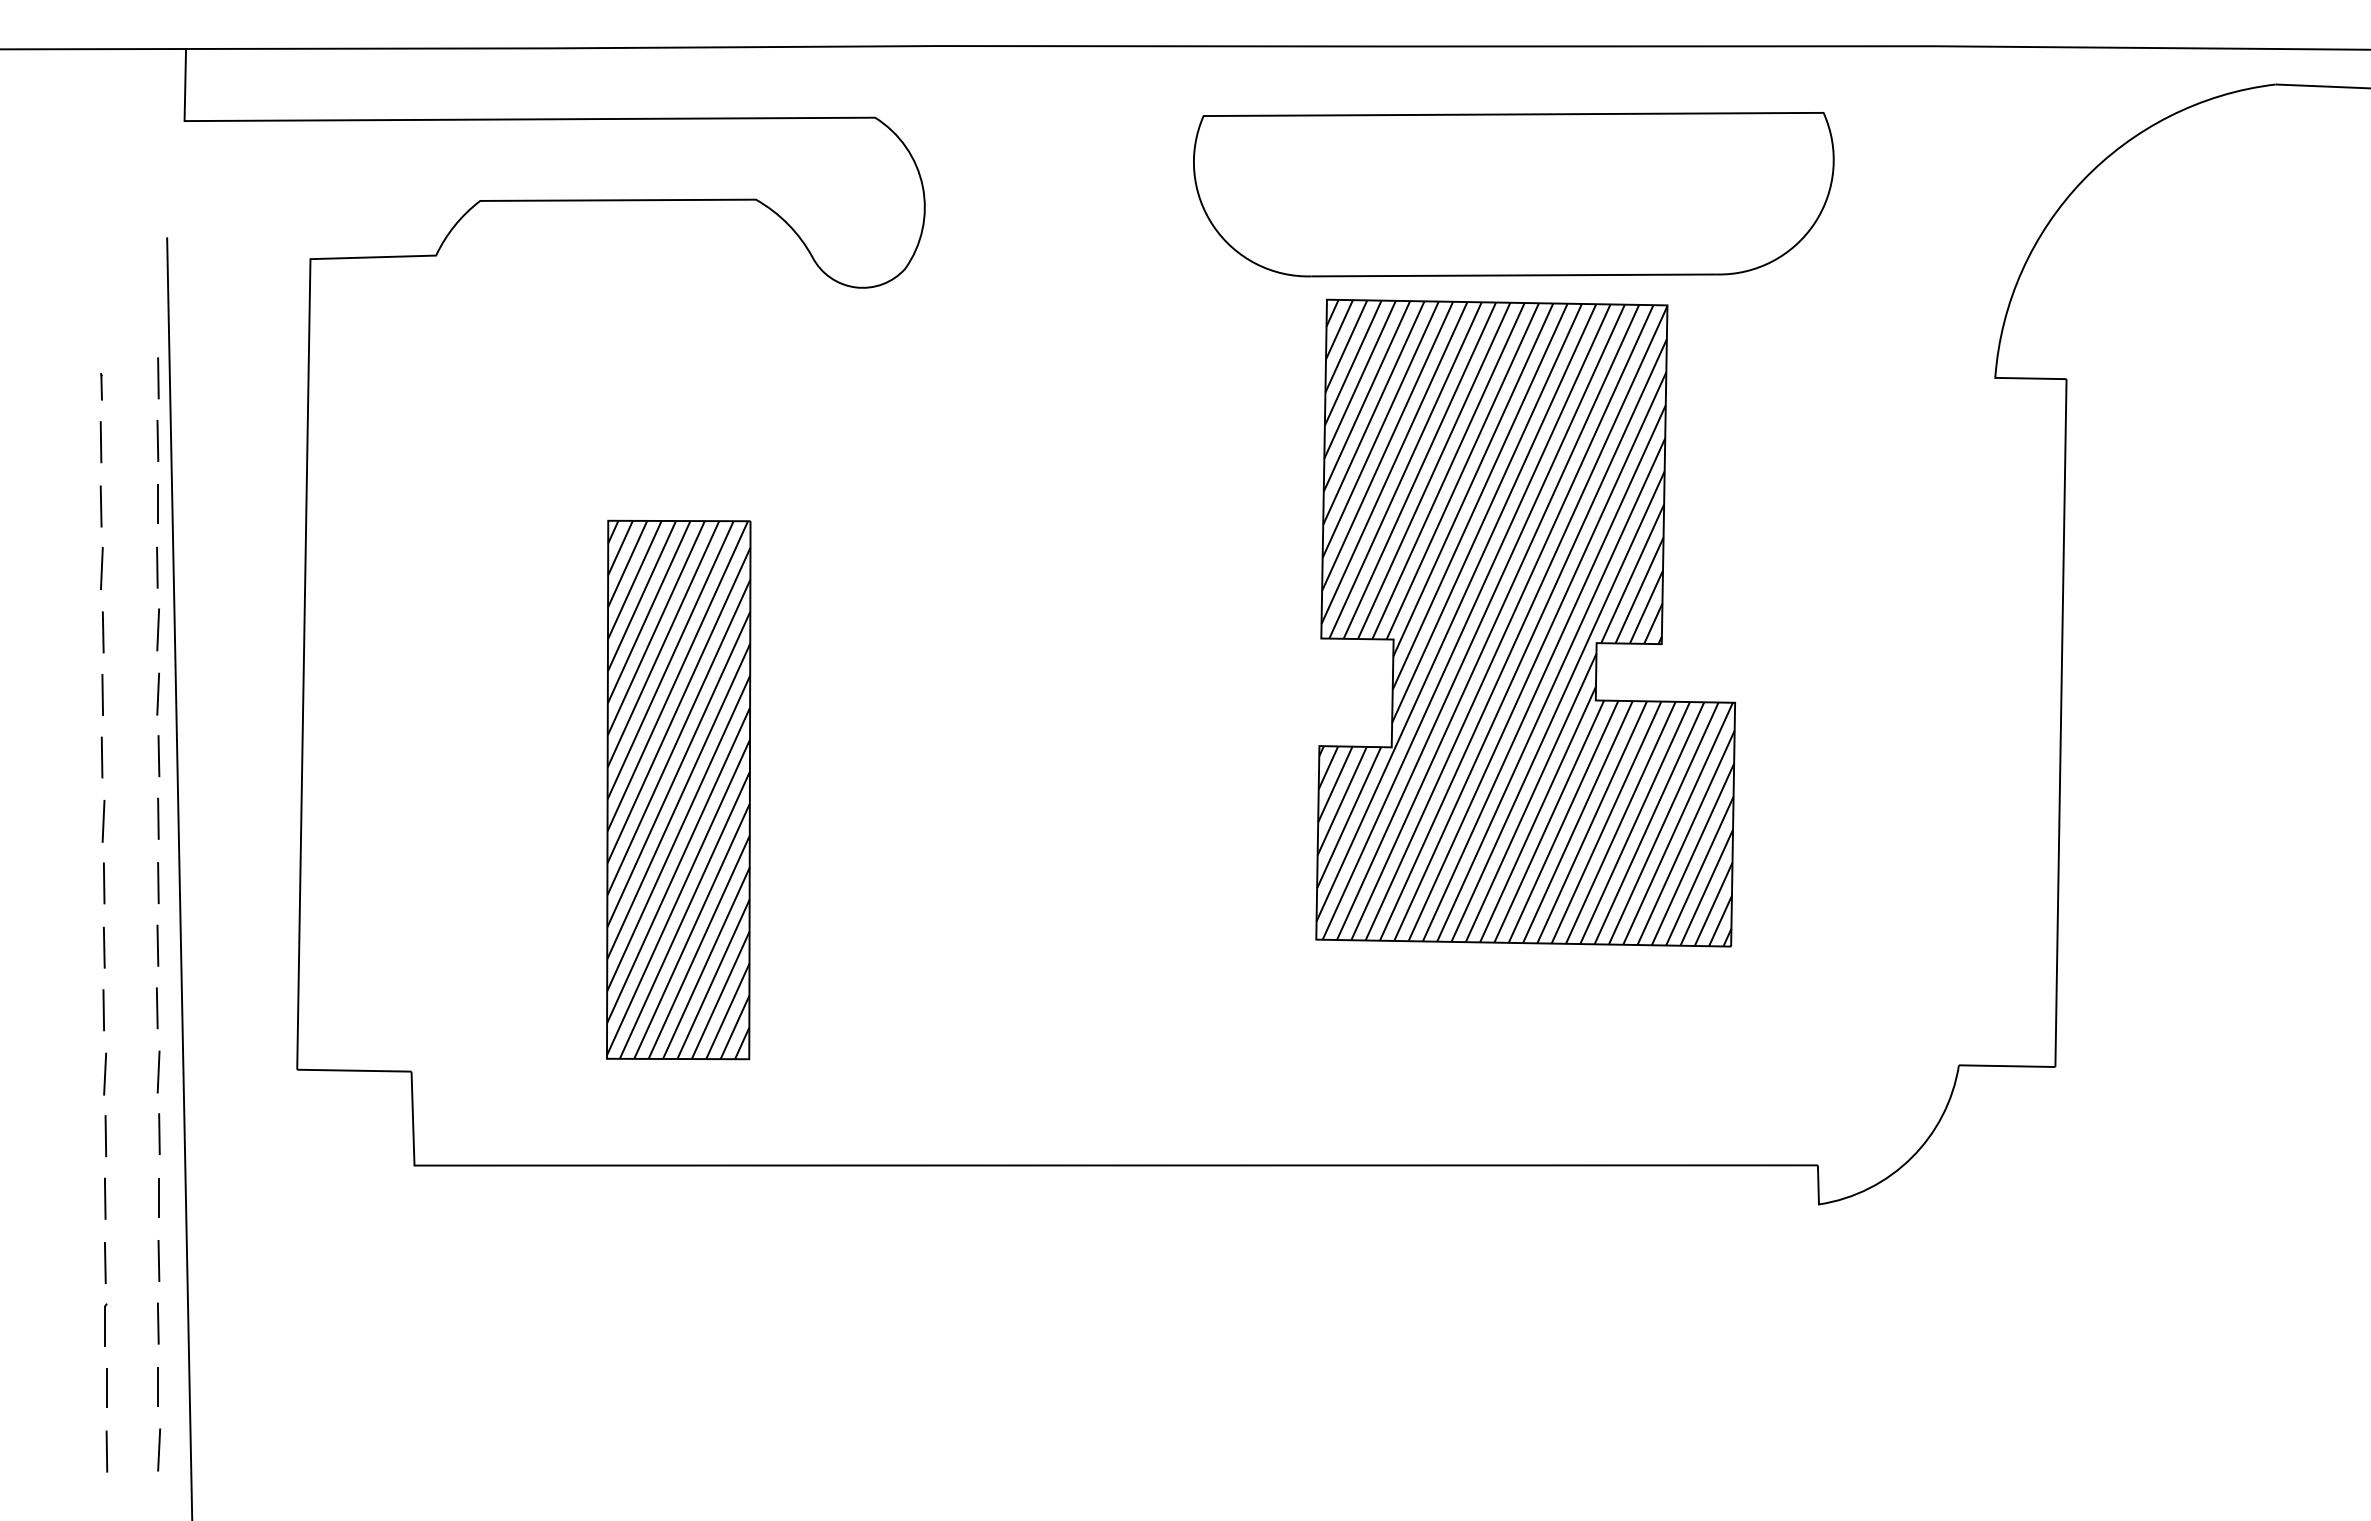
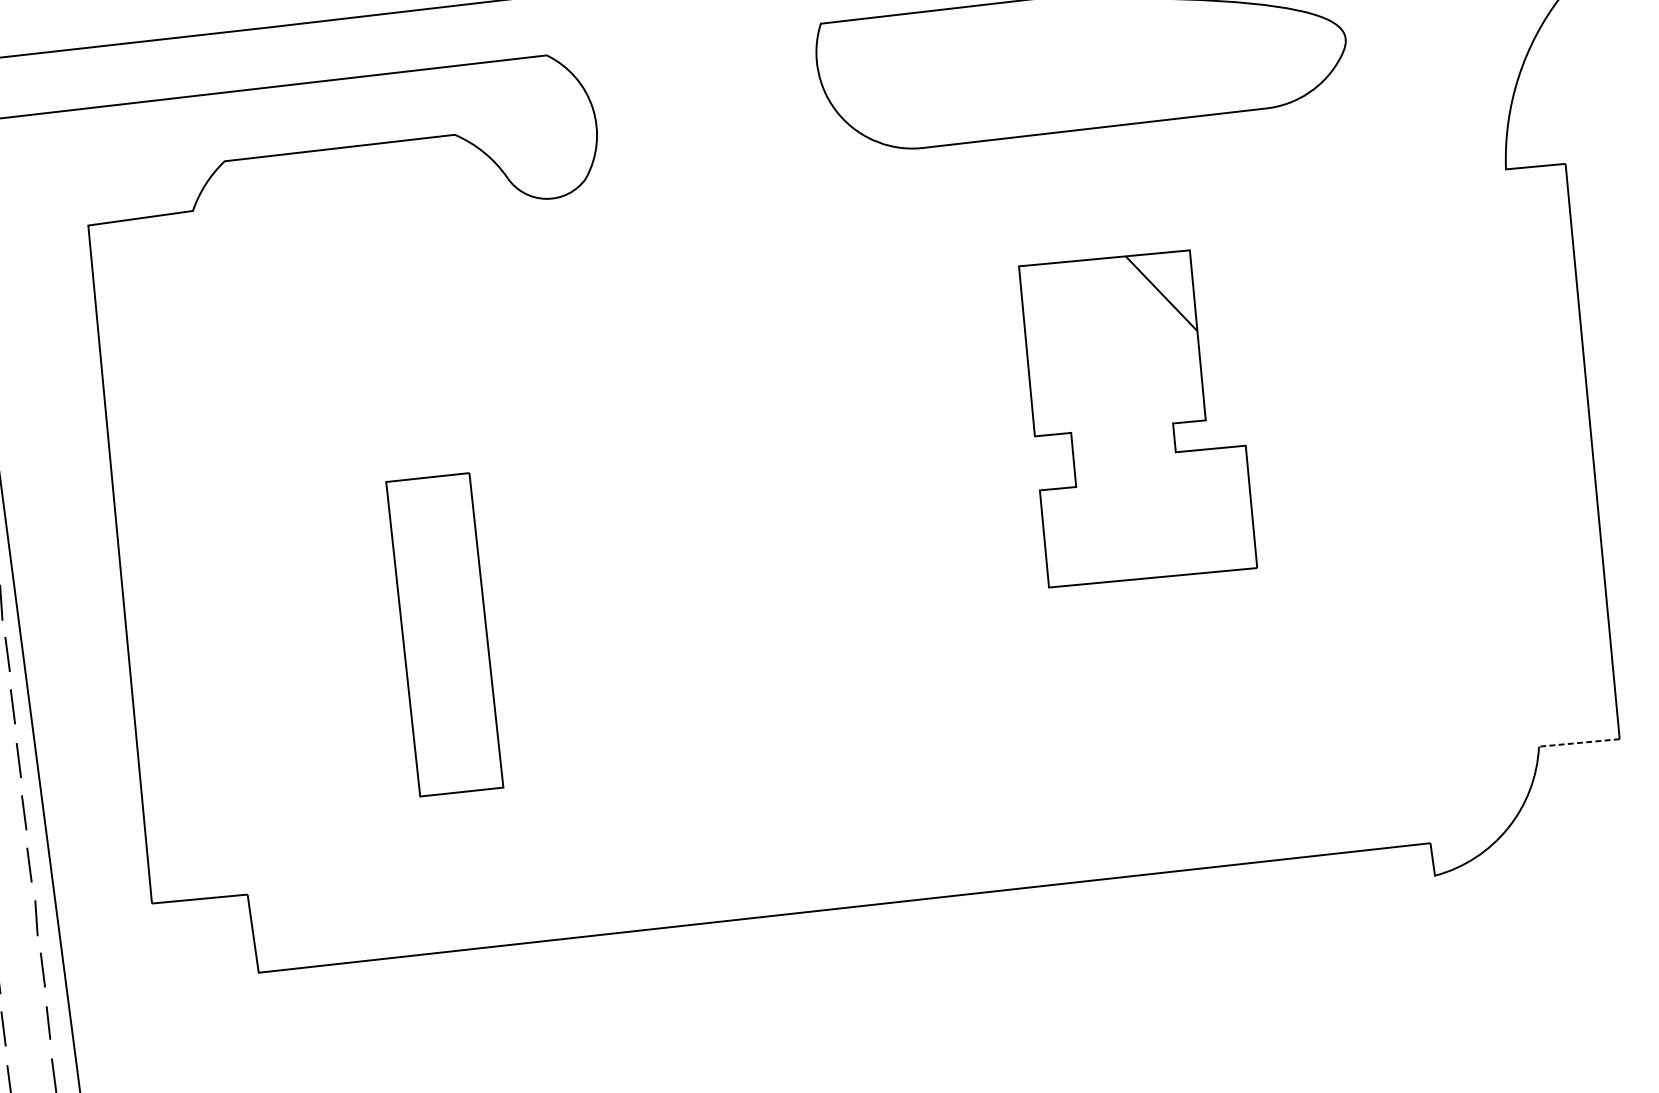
part: (1525, 622) -> (1136, 416), size x0.6
part: (678, 789) -> (444, 634), size x0.7
line: (2006, 1066) -> (1578, 743), solid -> dashed

